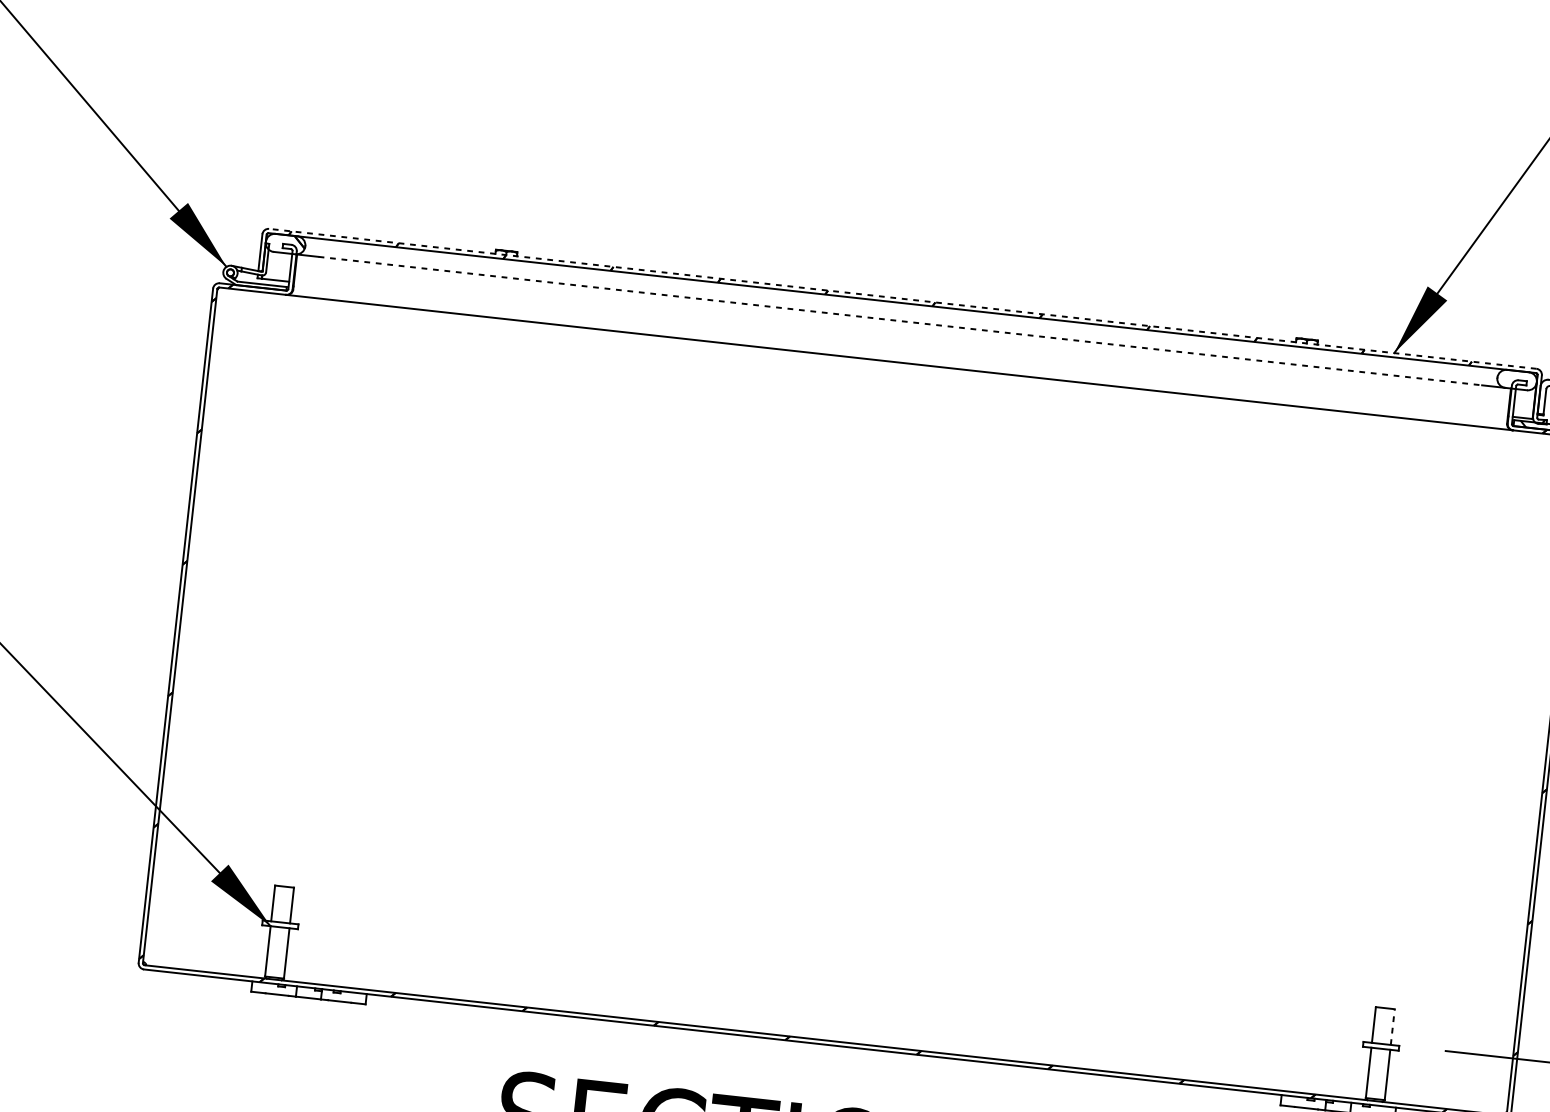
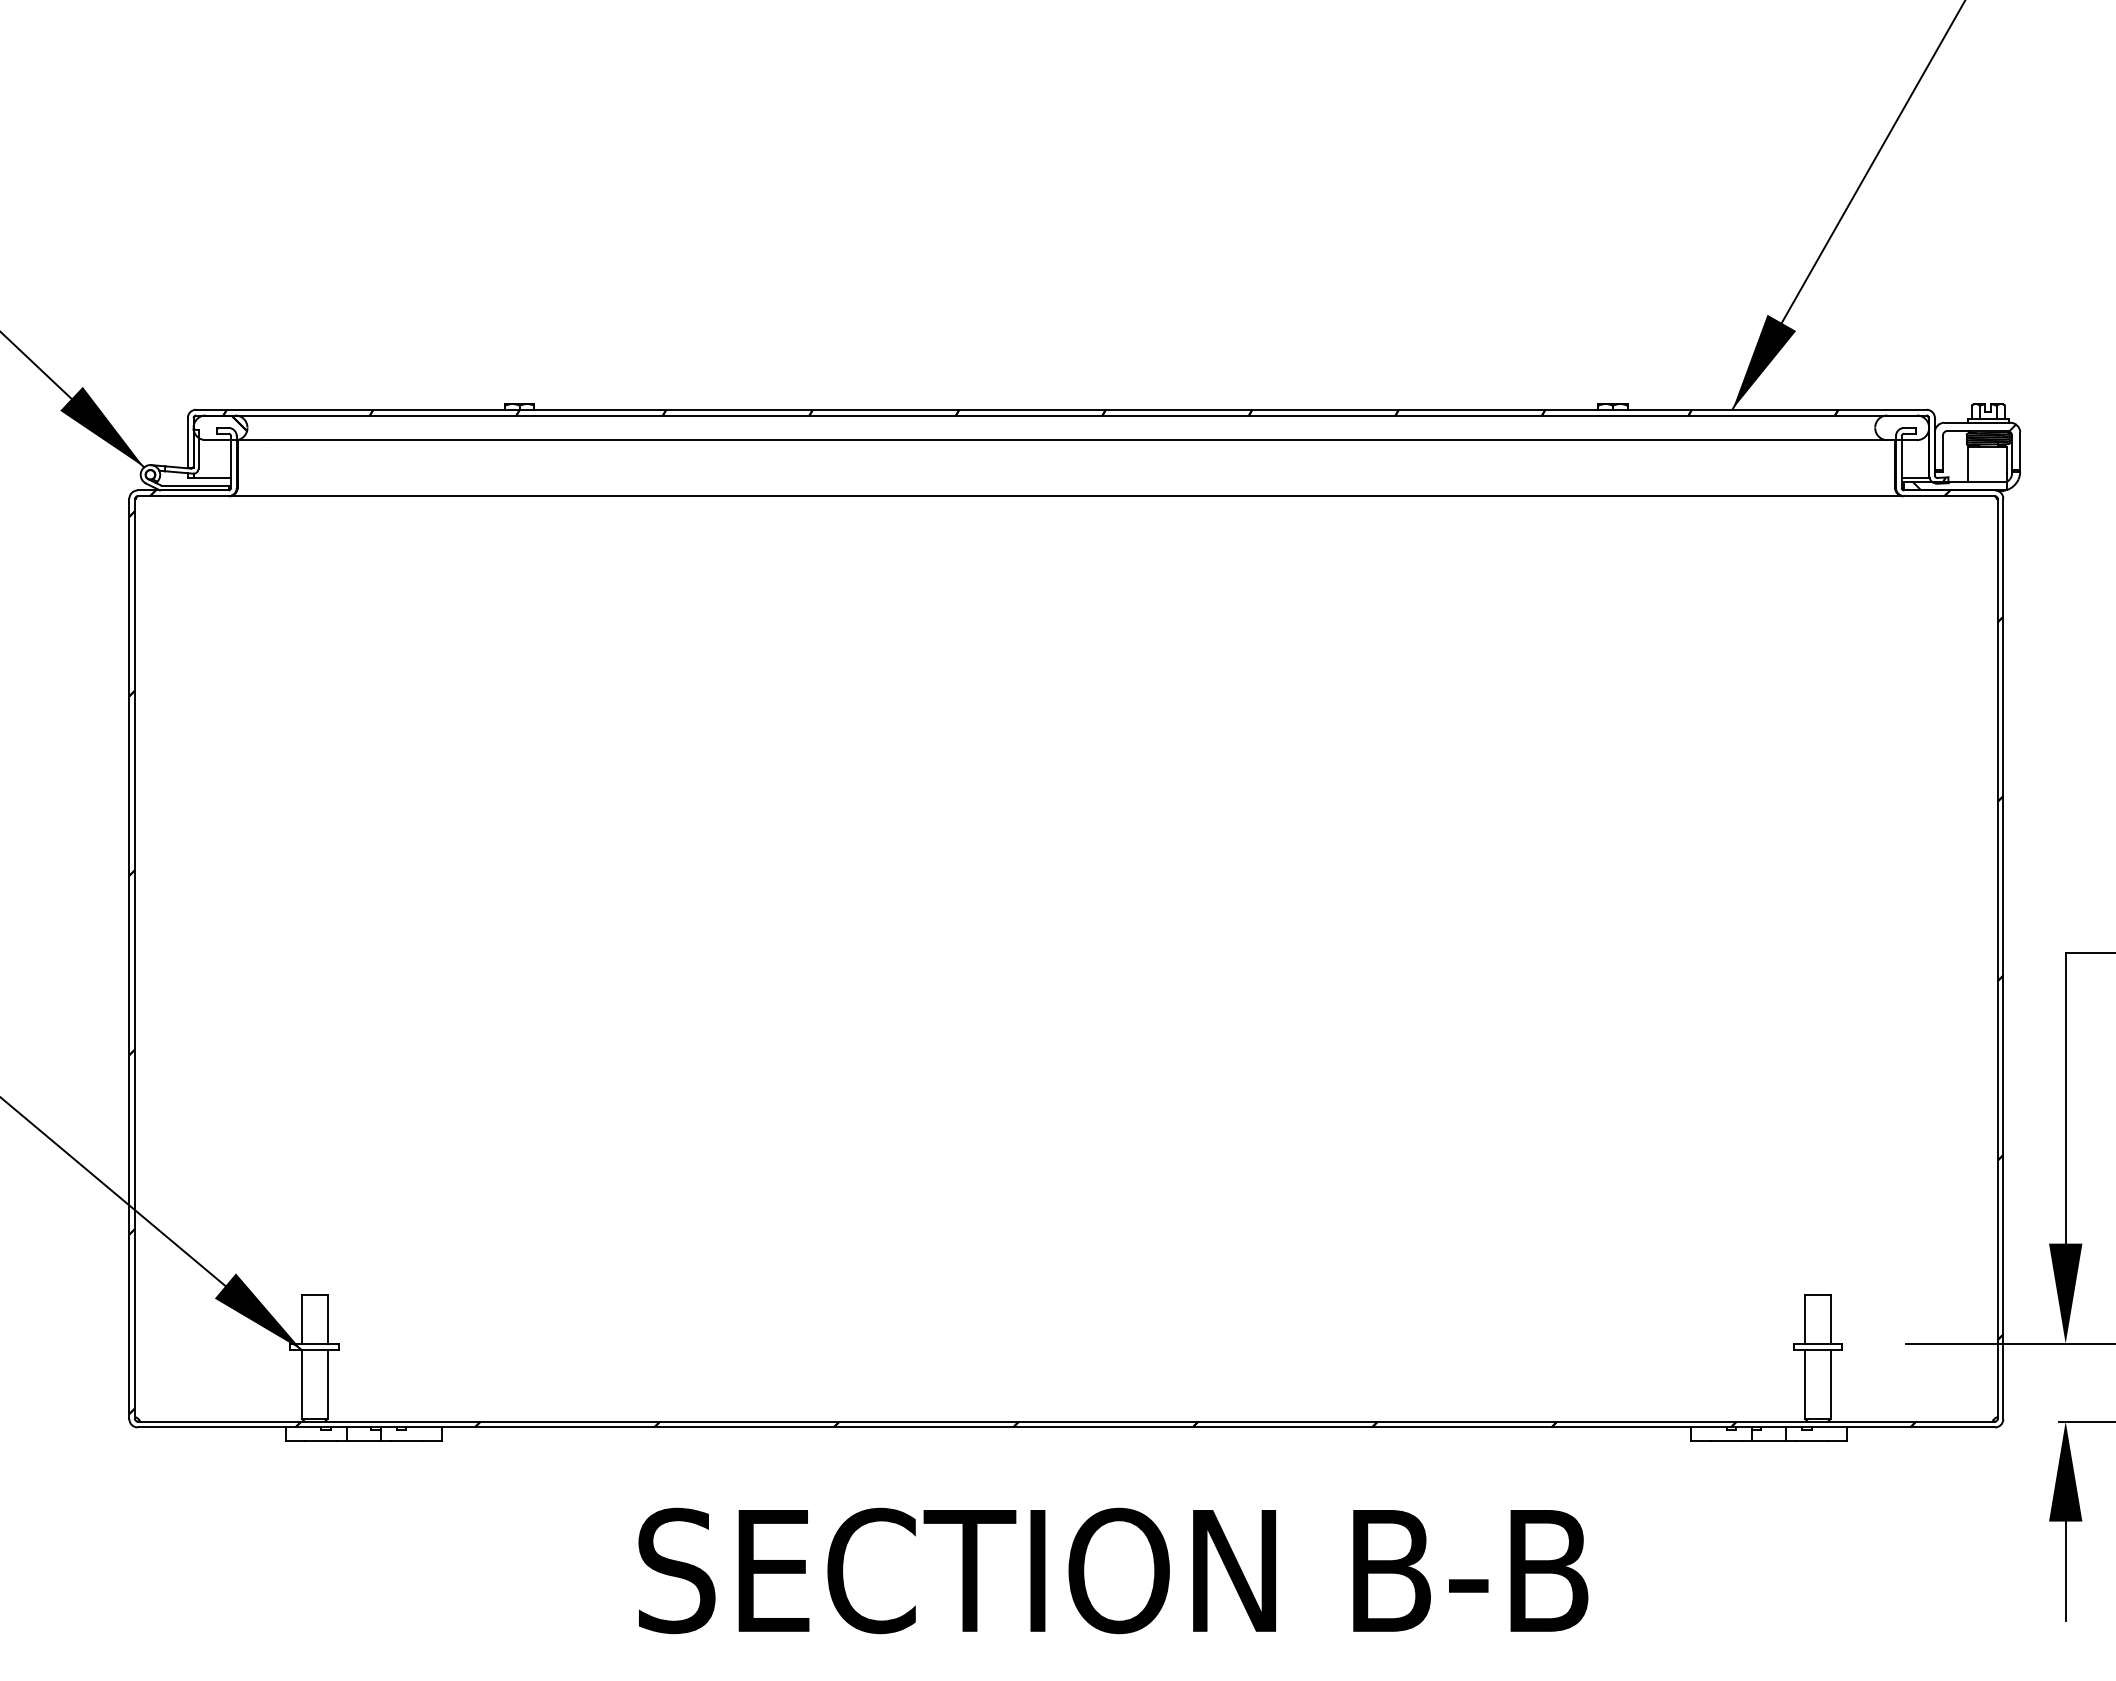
line: (902, 298) -> (1060, 409), dashed -> solid
line: (900, 321) -> (1061, 440), dashed -> solid
line: (1392, 1026) -> (1830, 1318), dashed -> solid

